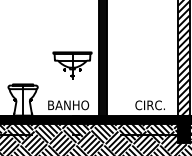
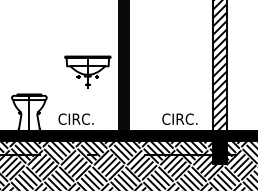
text: (67, 104) -> (82, 118), BANHO -> CIRC.

